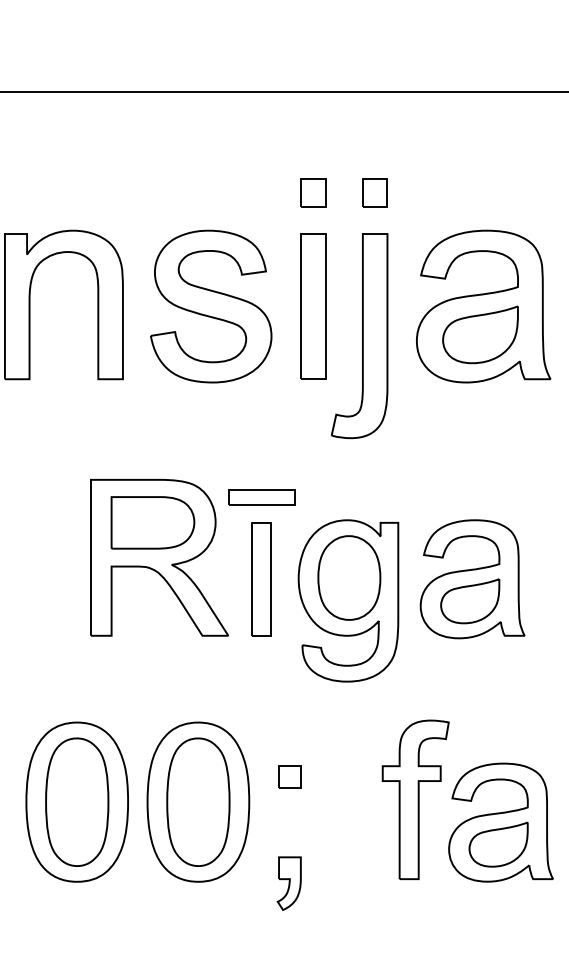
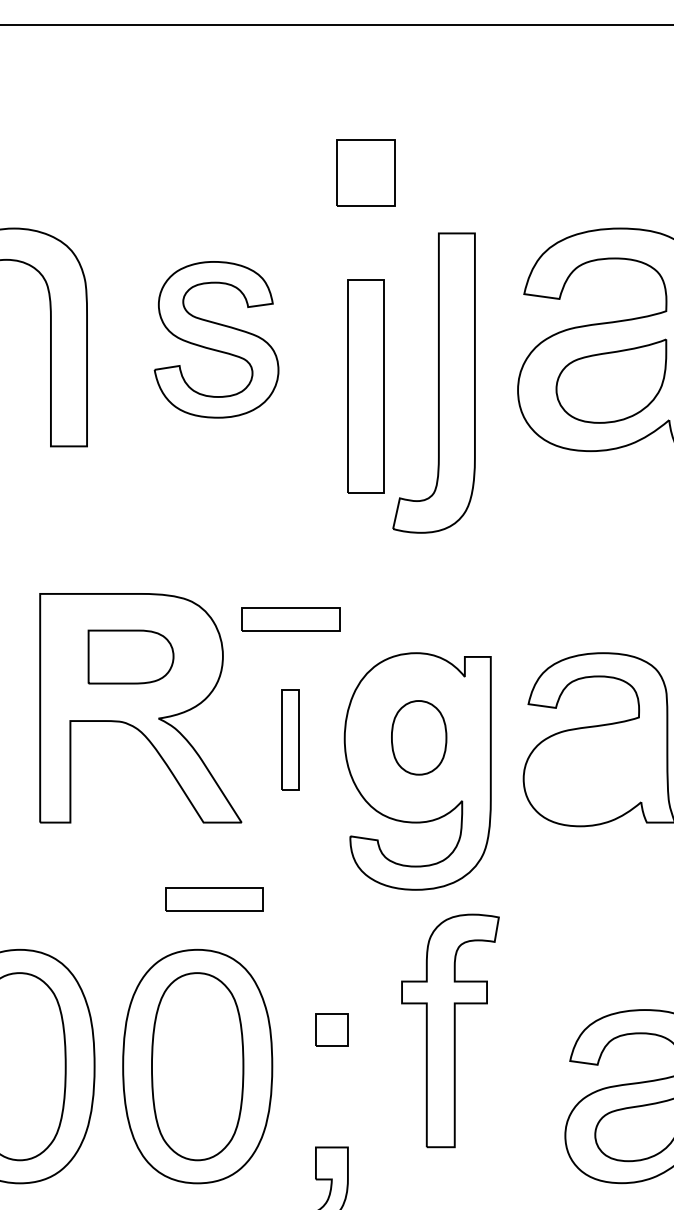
part: (313, 192) -> (366, 172), size x1.6
part: (374, 192) -> (455, 172), removed
part: (211, 306) -> (216, 339), size x0.7
part: (313, 306) -> (366, 386), moved
part: (152, 522) -> (130, 656), size x0.7
part: (349, 577) -> (419, 737), size x0.6
part: (261, 579) -> (290, 740), size x0.6
part: (470, 601) -> (596, 772), removed
part: (209, 688) -> (213, 899), added
part: (415, 799) -> (450, 1030), moved

